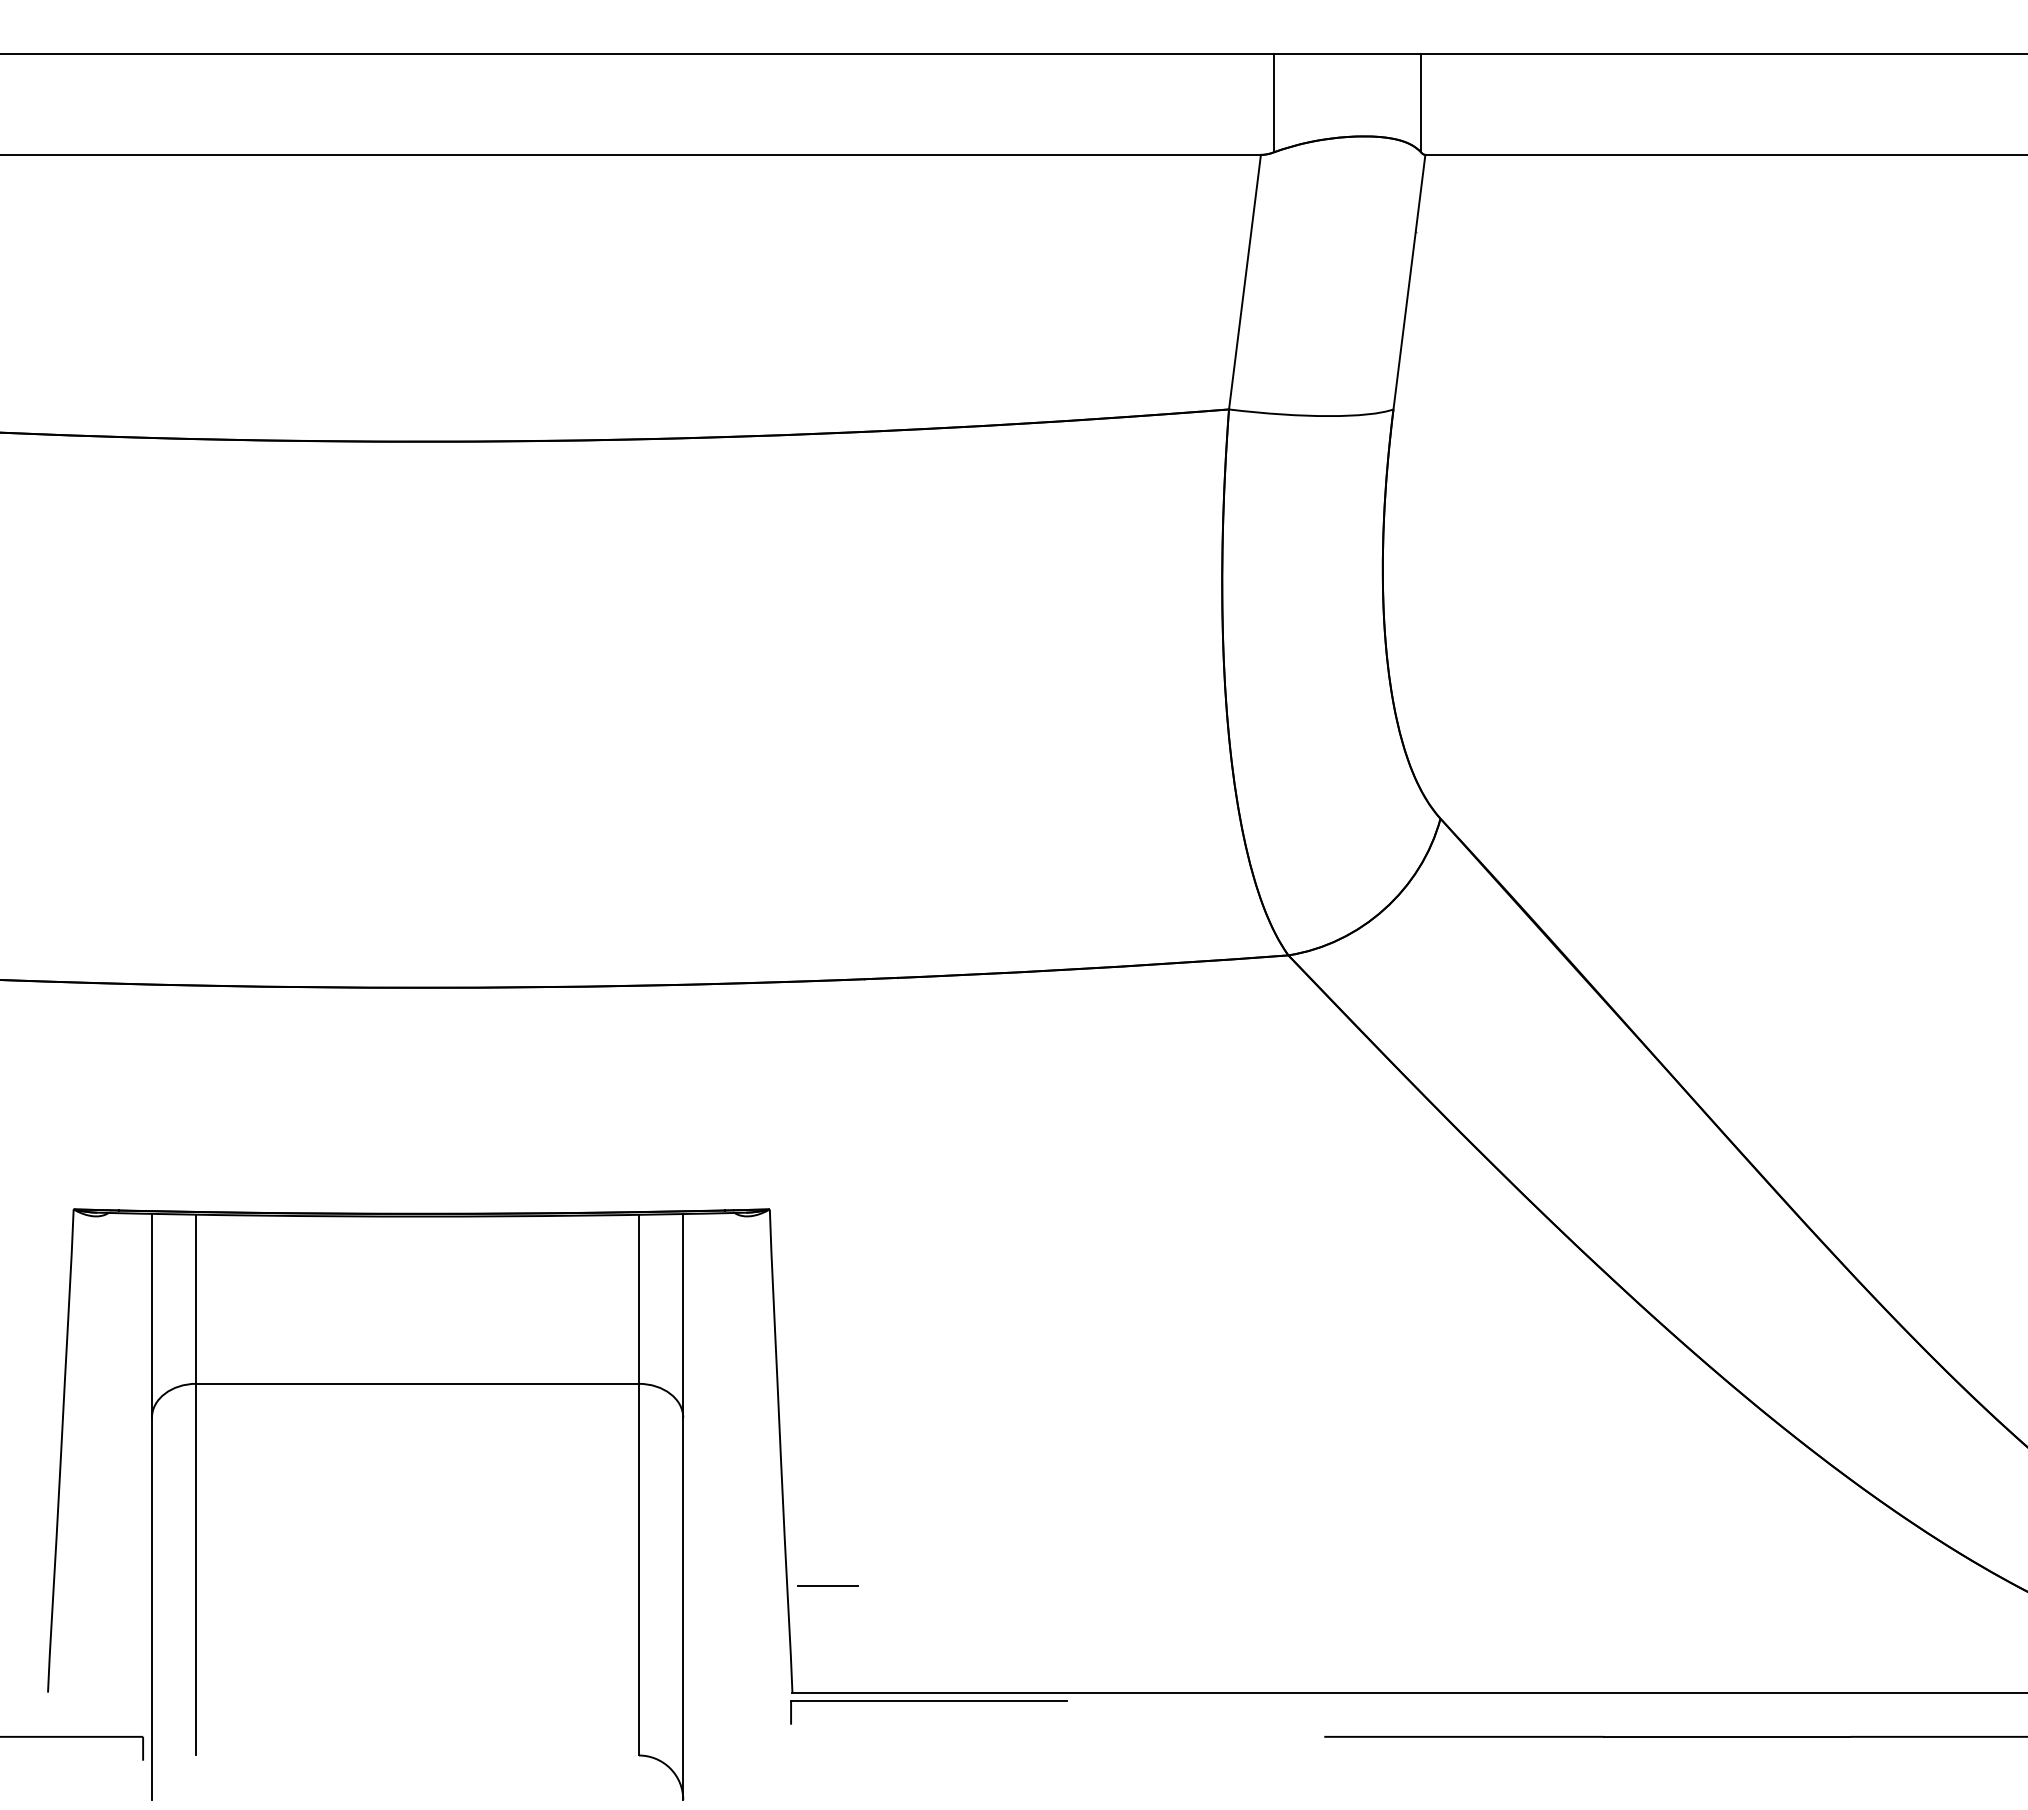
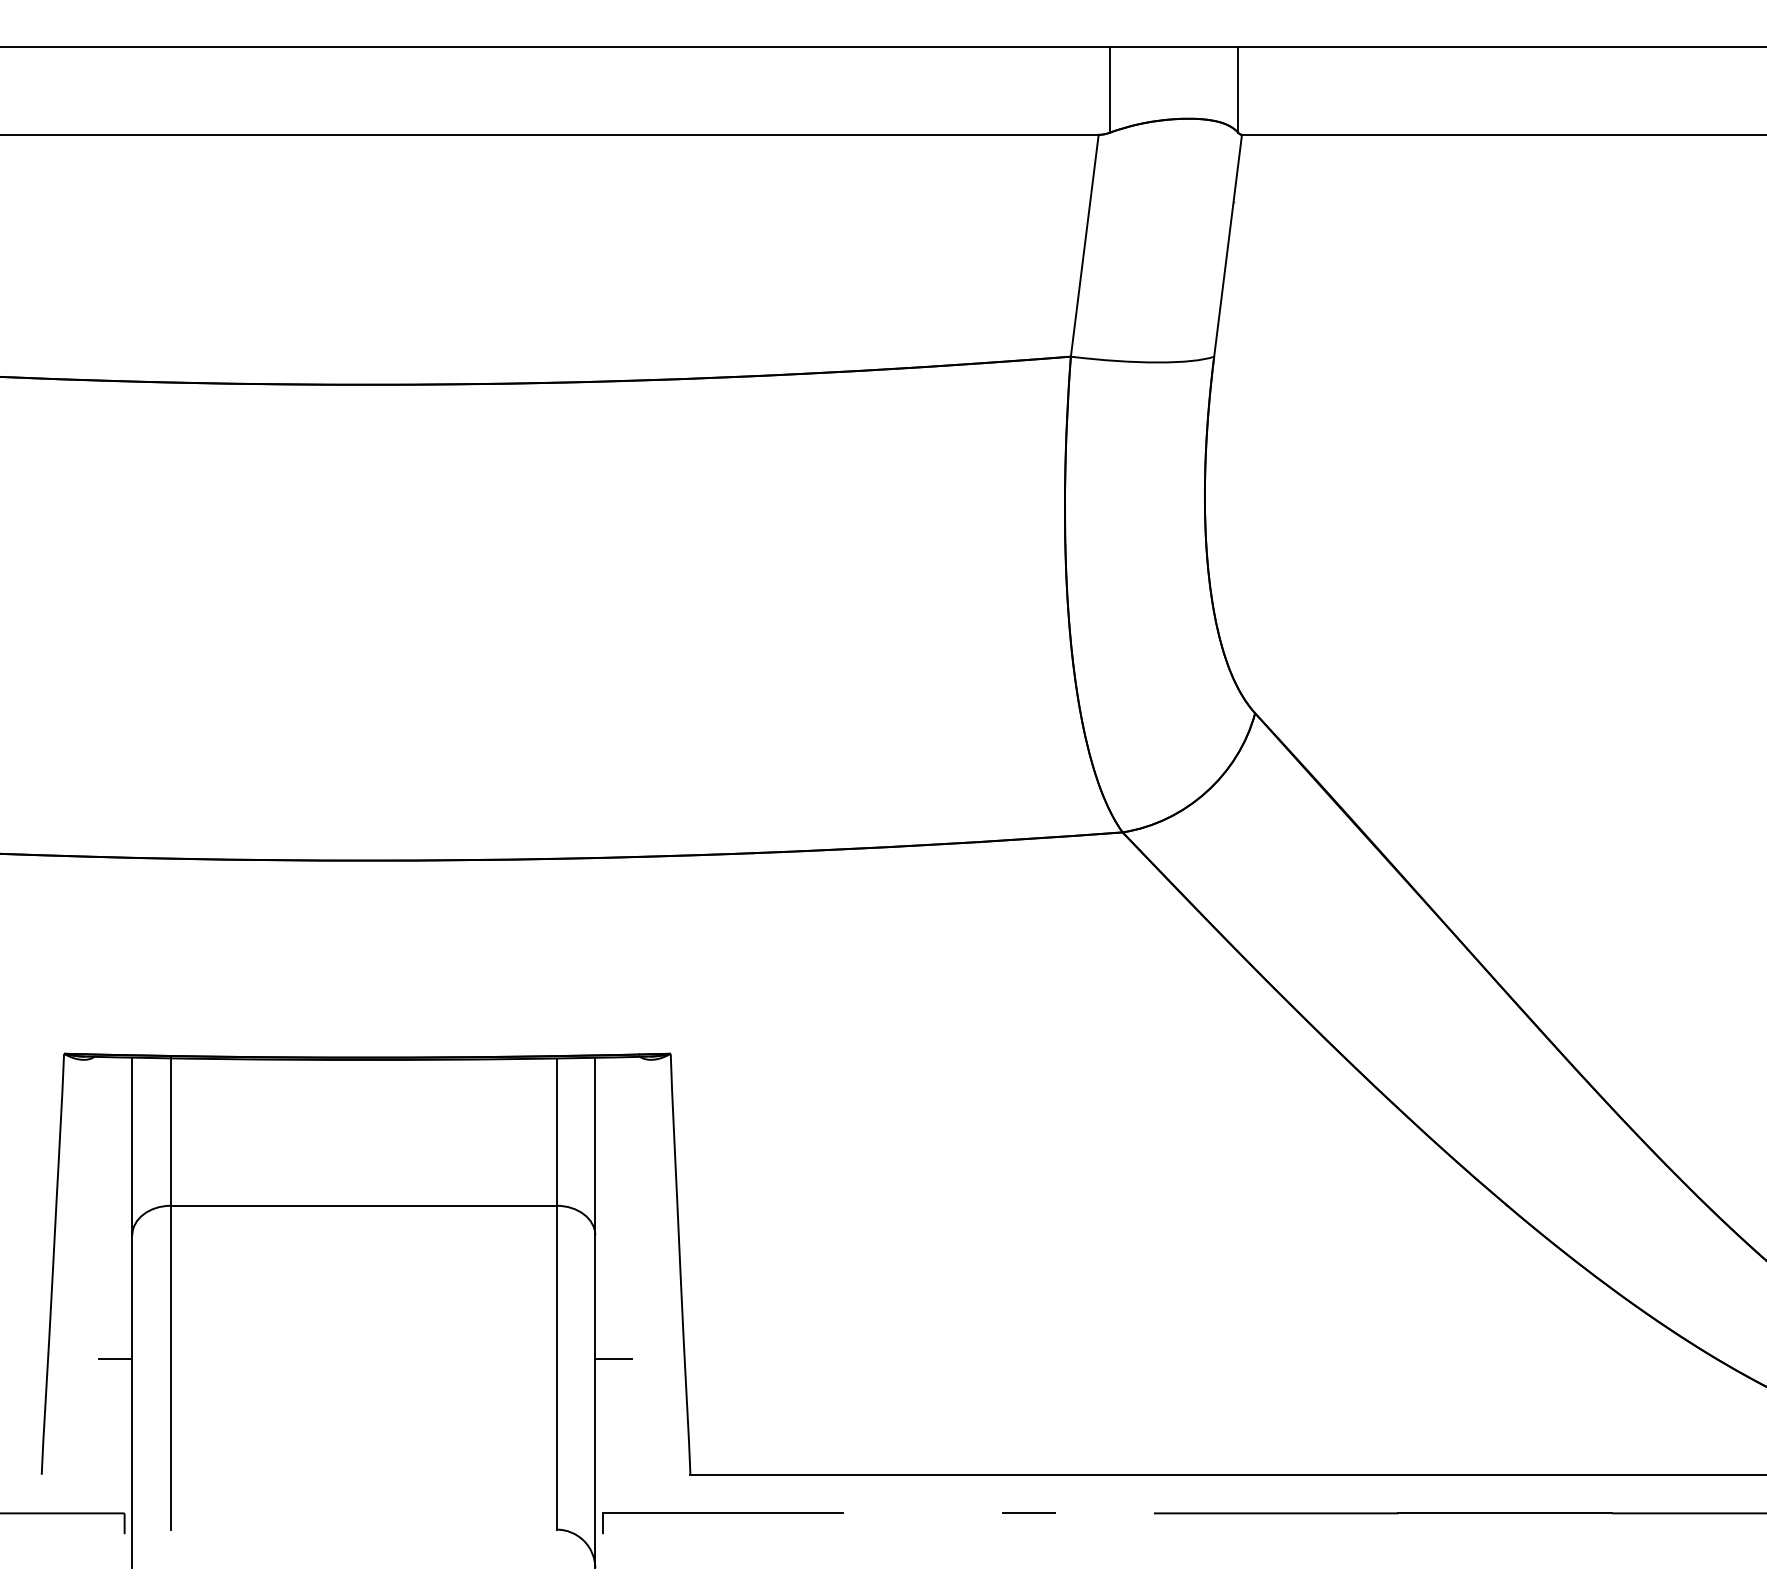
line: (132, 1559) -> (115, 1358), added
line: (704, 1559) -> (613, 1358), added
line: (827, 1585) -> (1028, 1513), moved
part: (928, 1701) -> (722, 1513), moved

